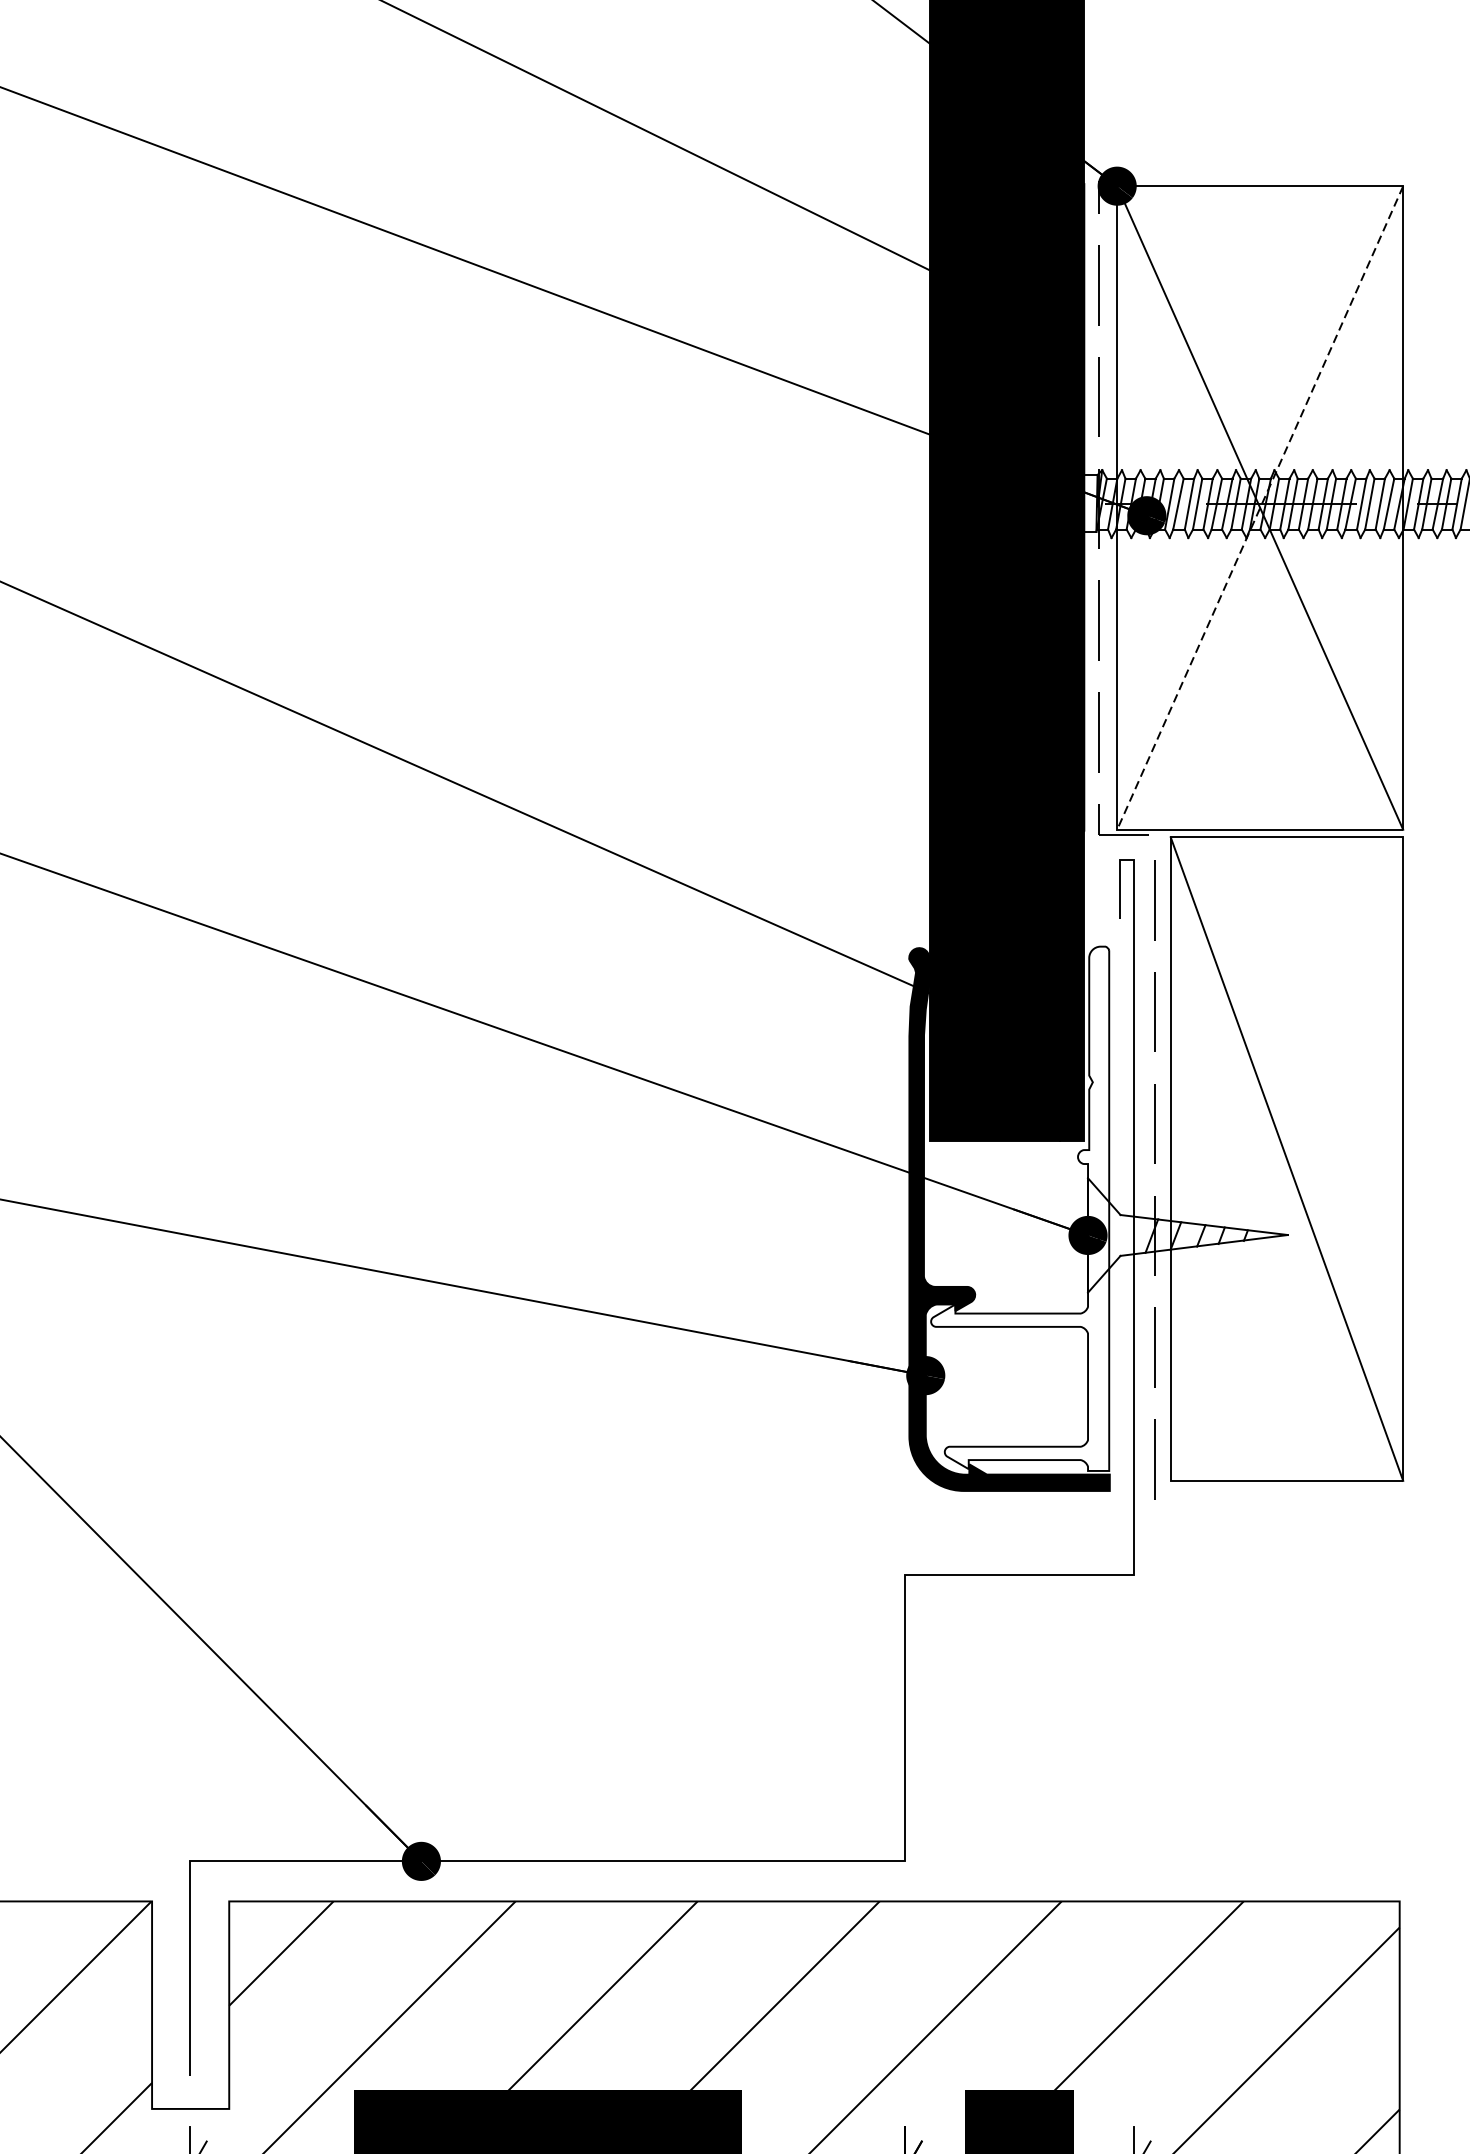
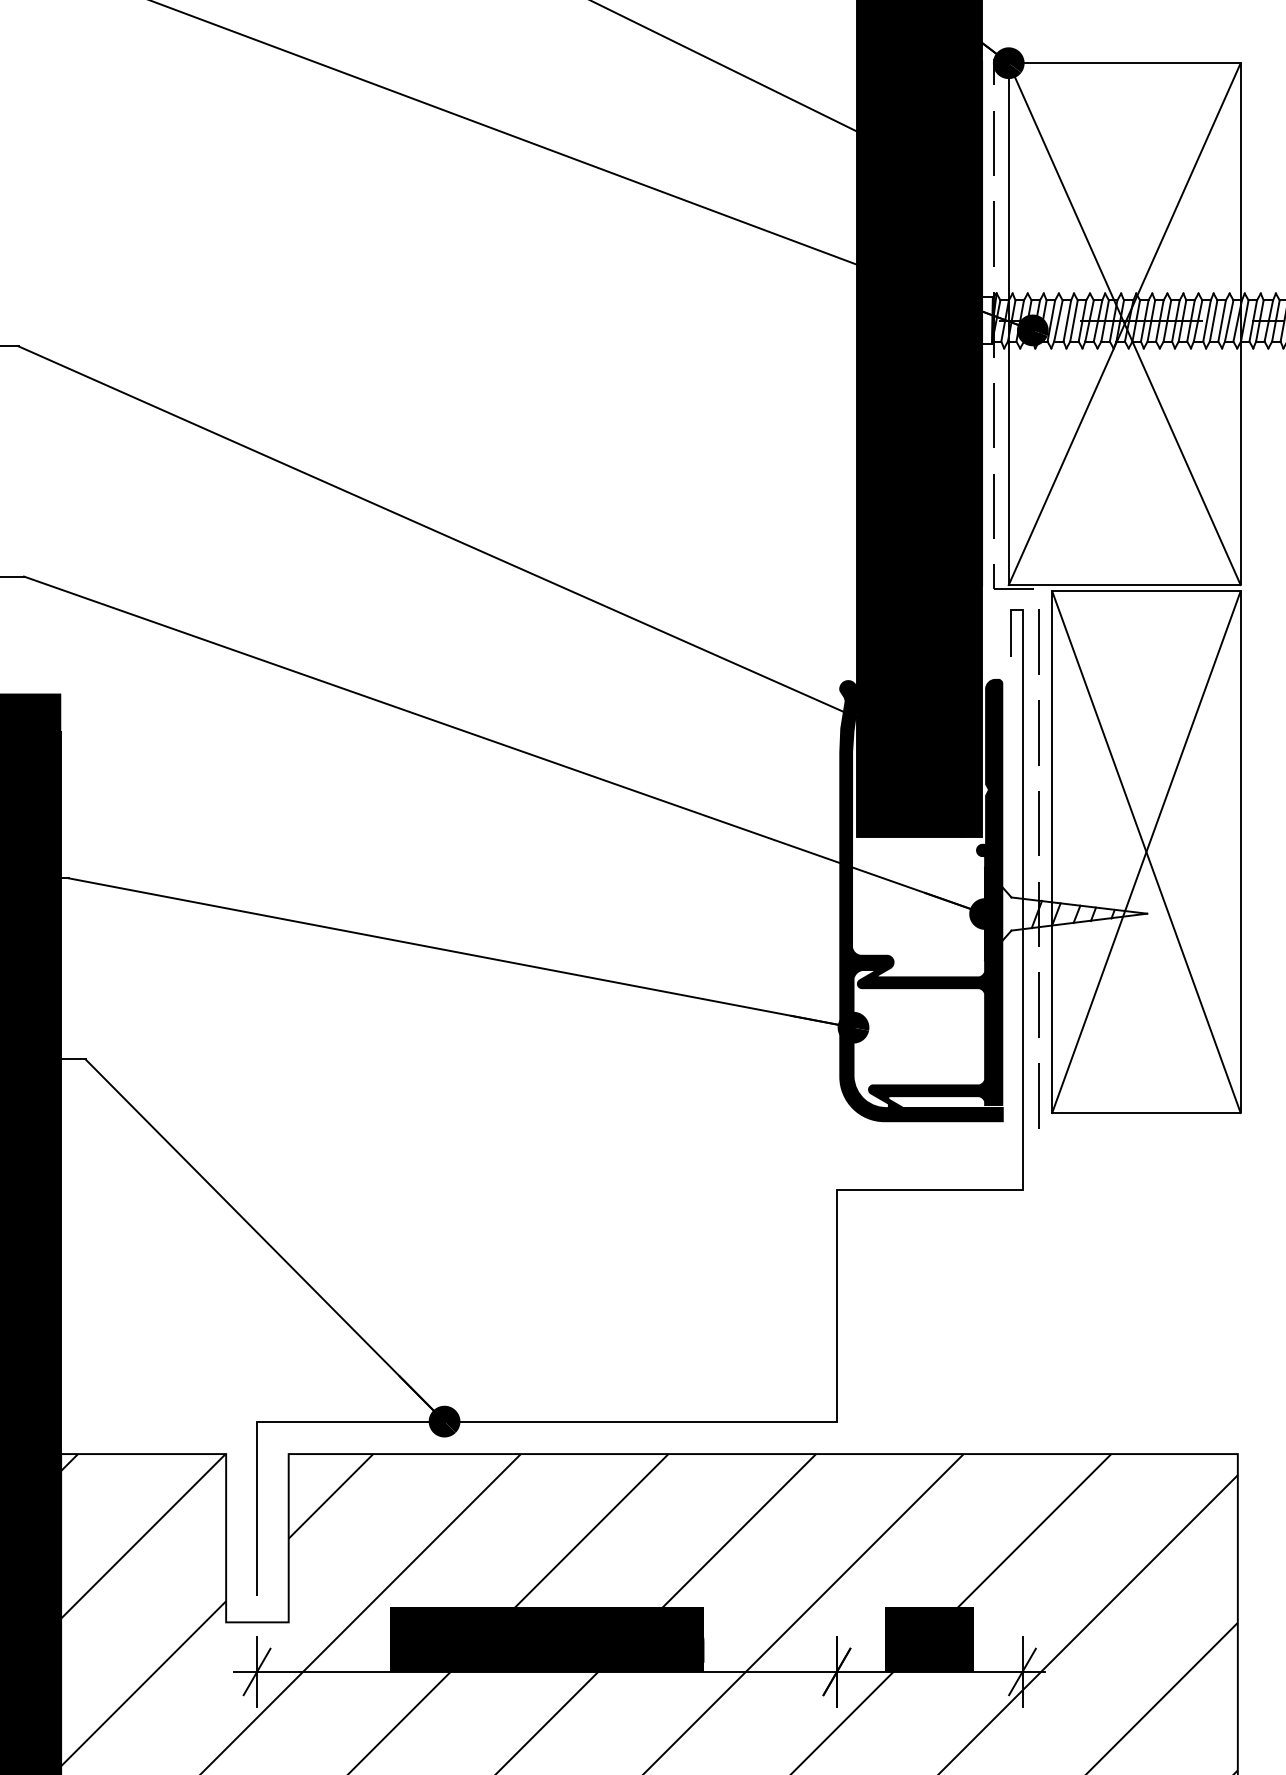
line: (1259, 508) -> (1124, 324), dashed -> solid
line: (1287, 1159) -> (1146, 852), added
fill: (1019, 1208) -> (929, 892), added

